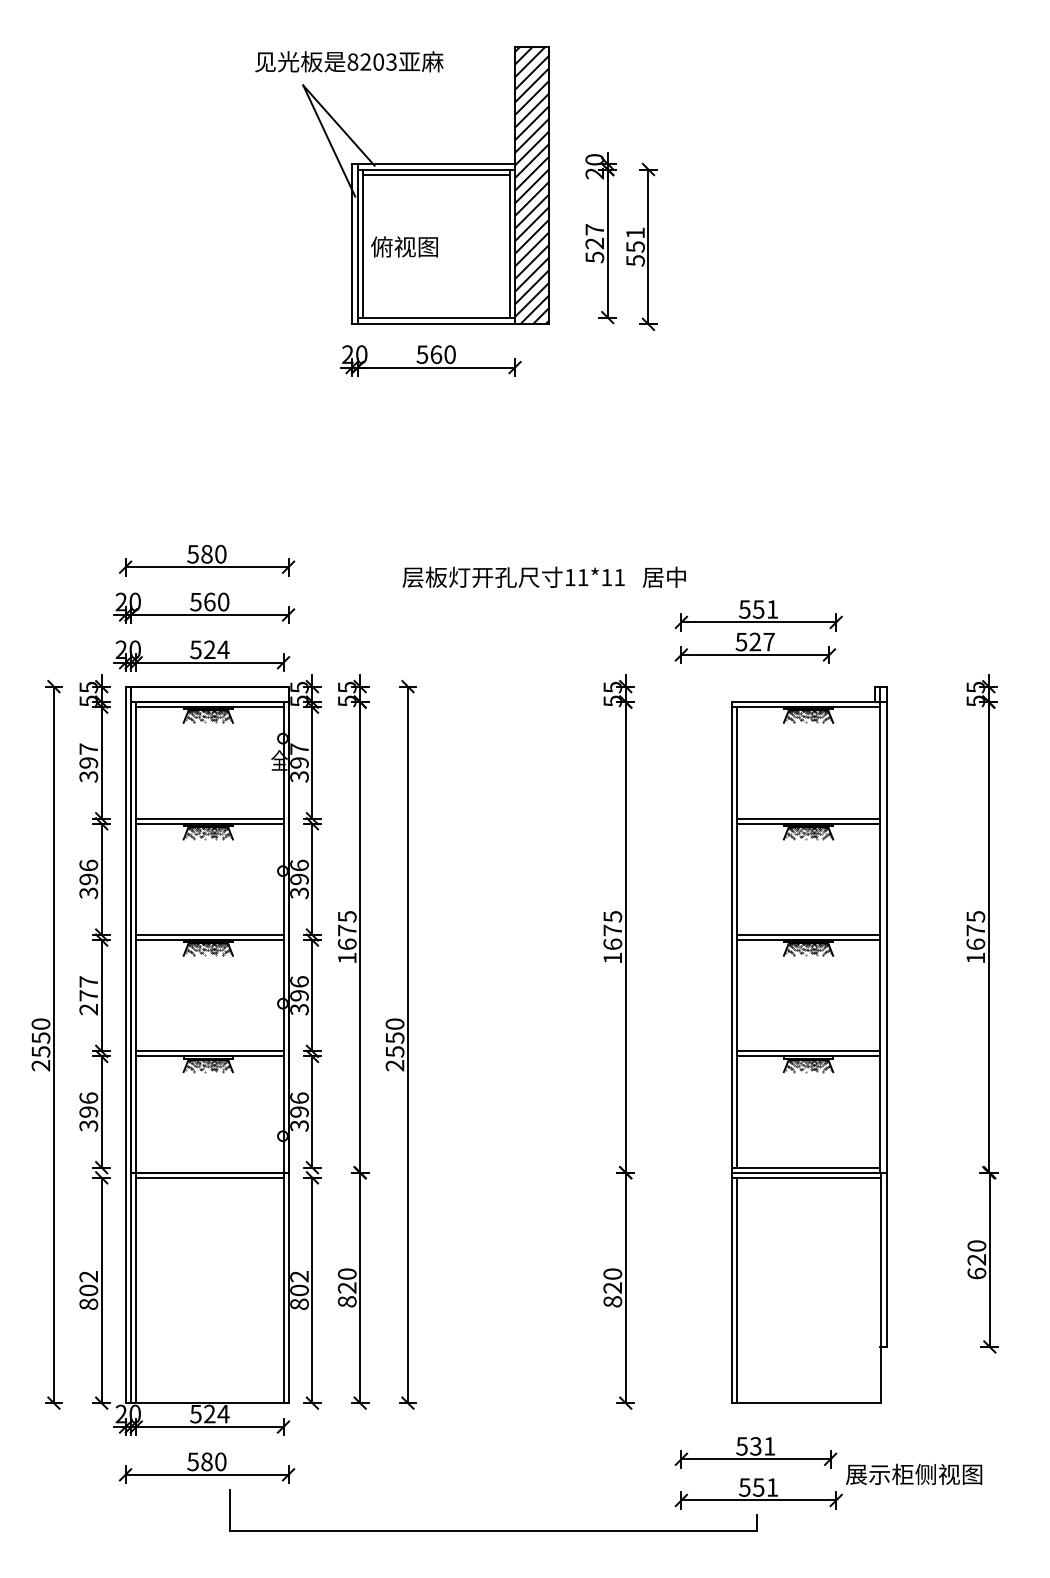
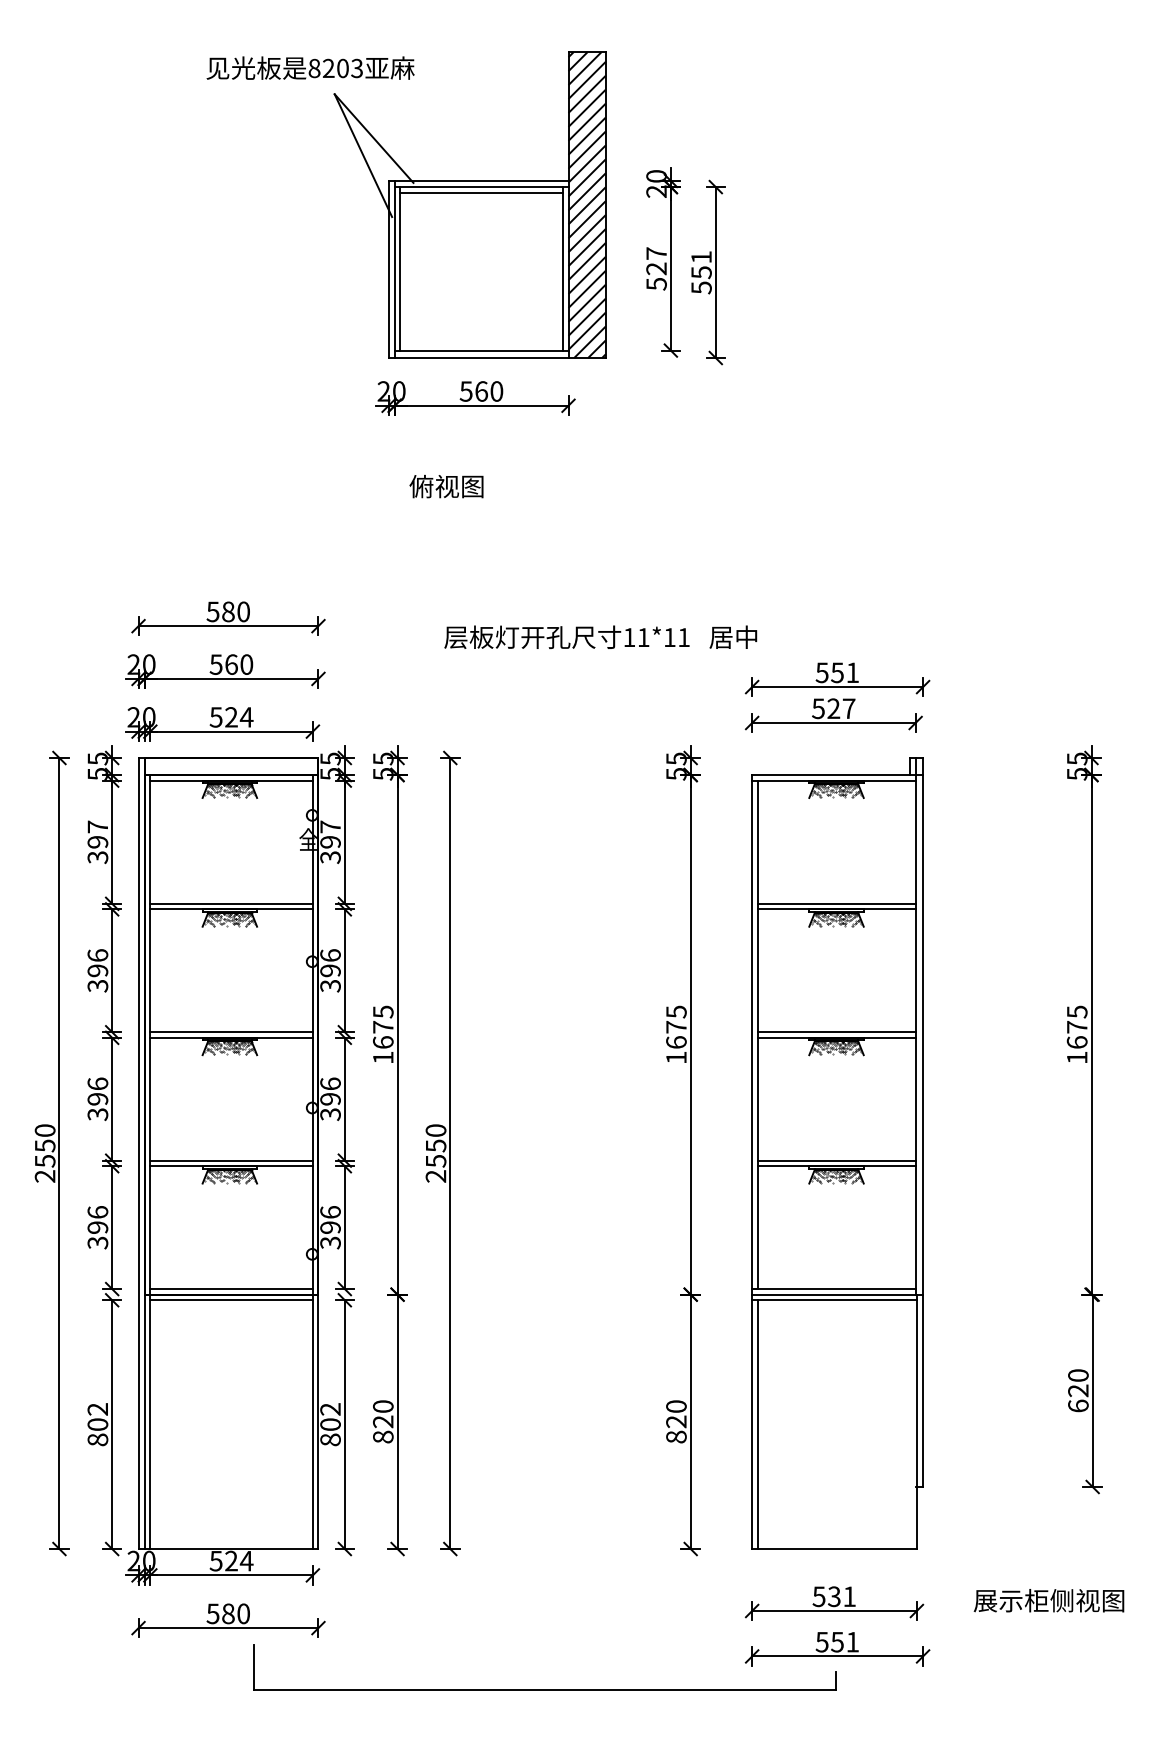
text: (349, 61) -> (310, 67), moved
text: (404, 246) -> (446, 486), moved
text: (88, 995) -> (97, 1099), 277 -> 396
part: (809, 1044) -> (837, 1153), moved
line: (209, 1168) -> (231, 1289), added
text: (913, 1474) -> (1048, 1600), moved

